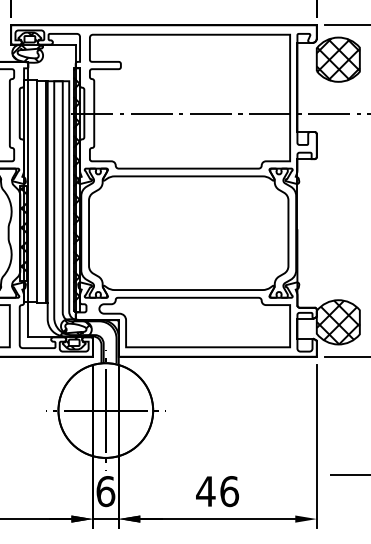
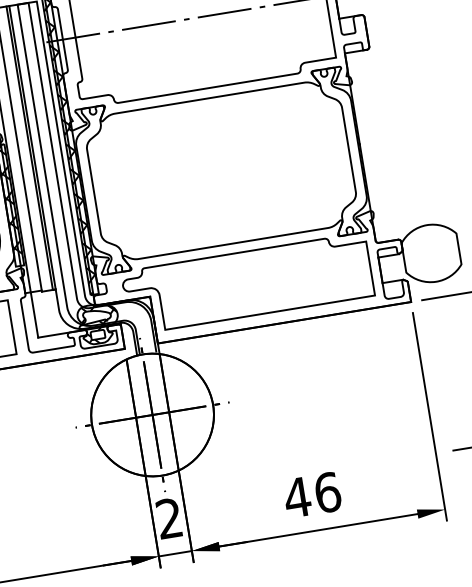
hatch: (337, 322) -> (430, 253), removed
text: (105, 491) -> (169, 518), 6 -> 2

